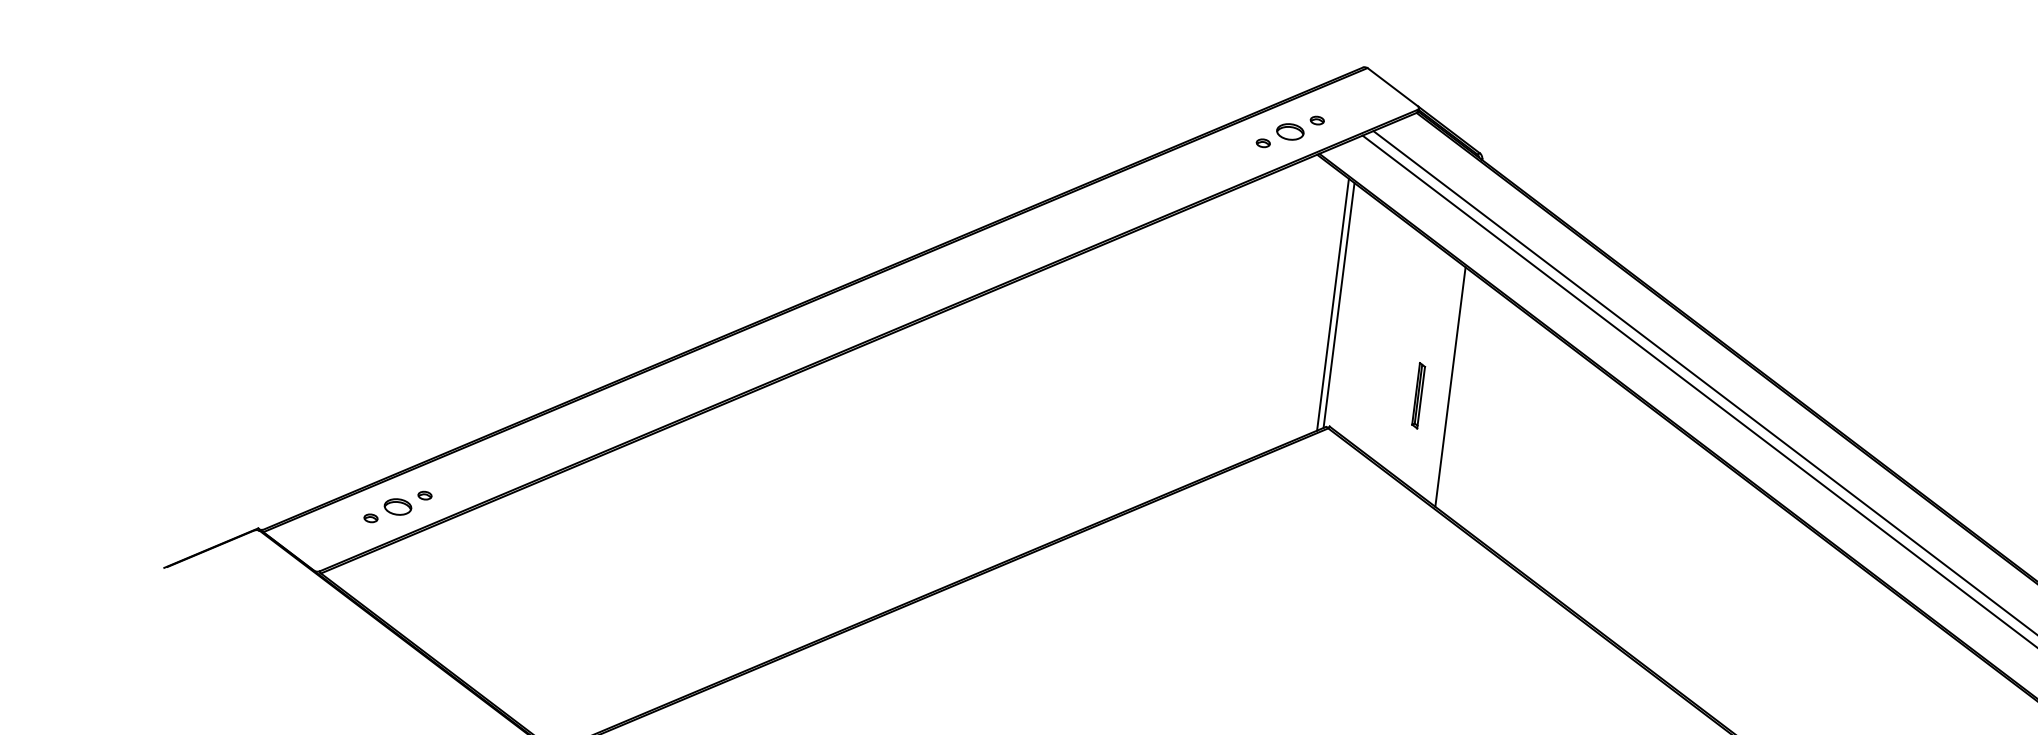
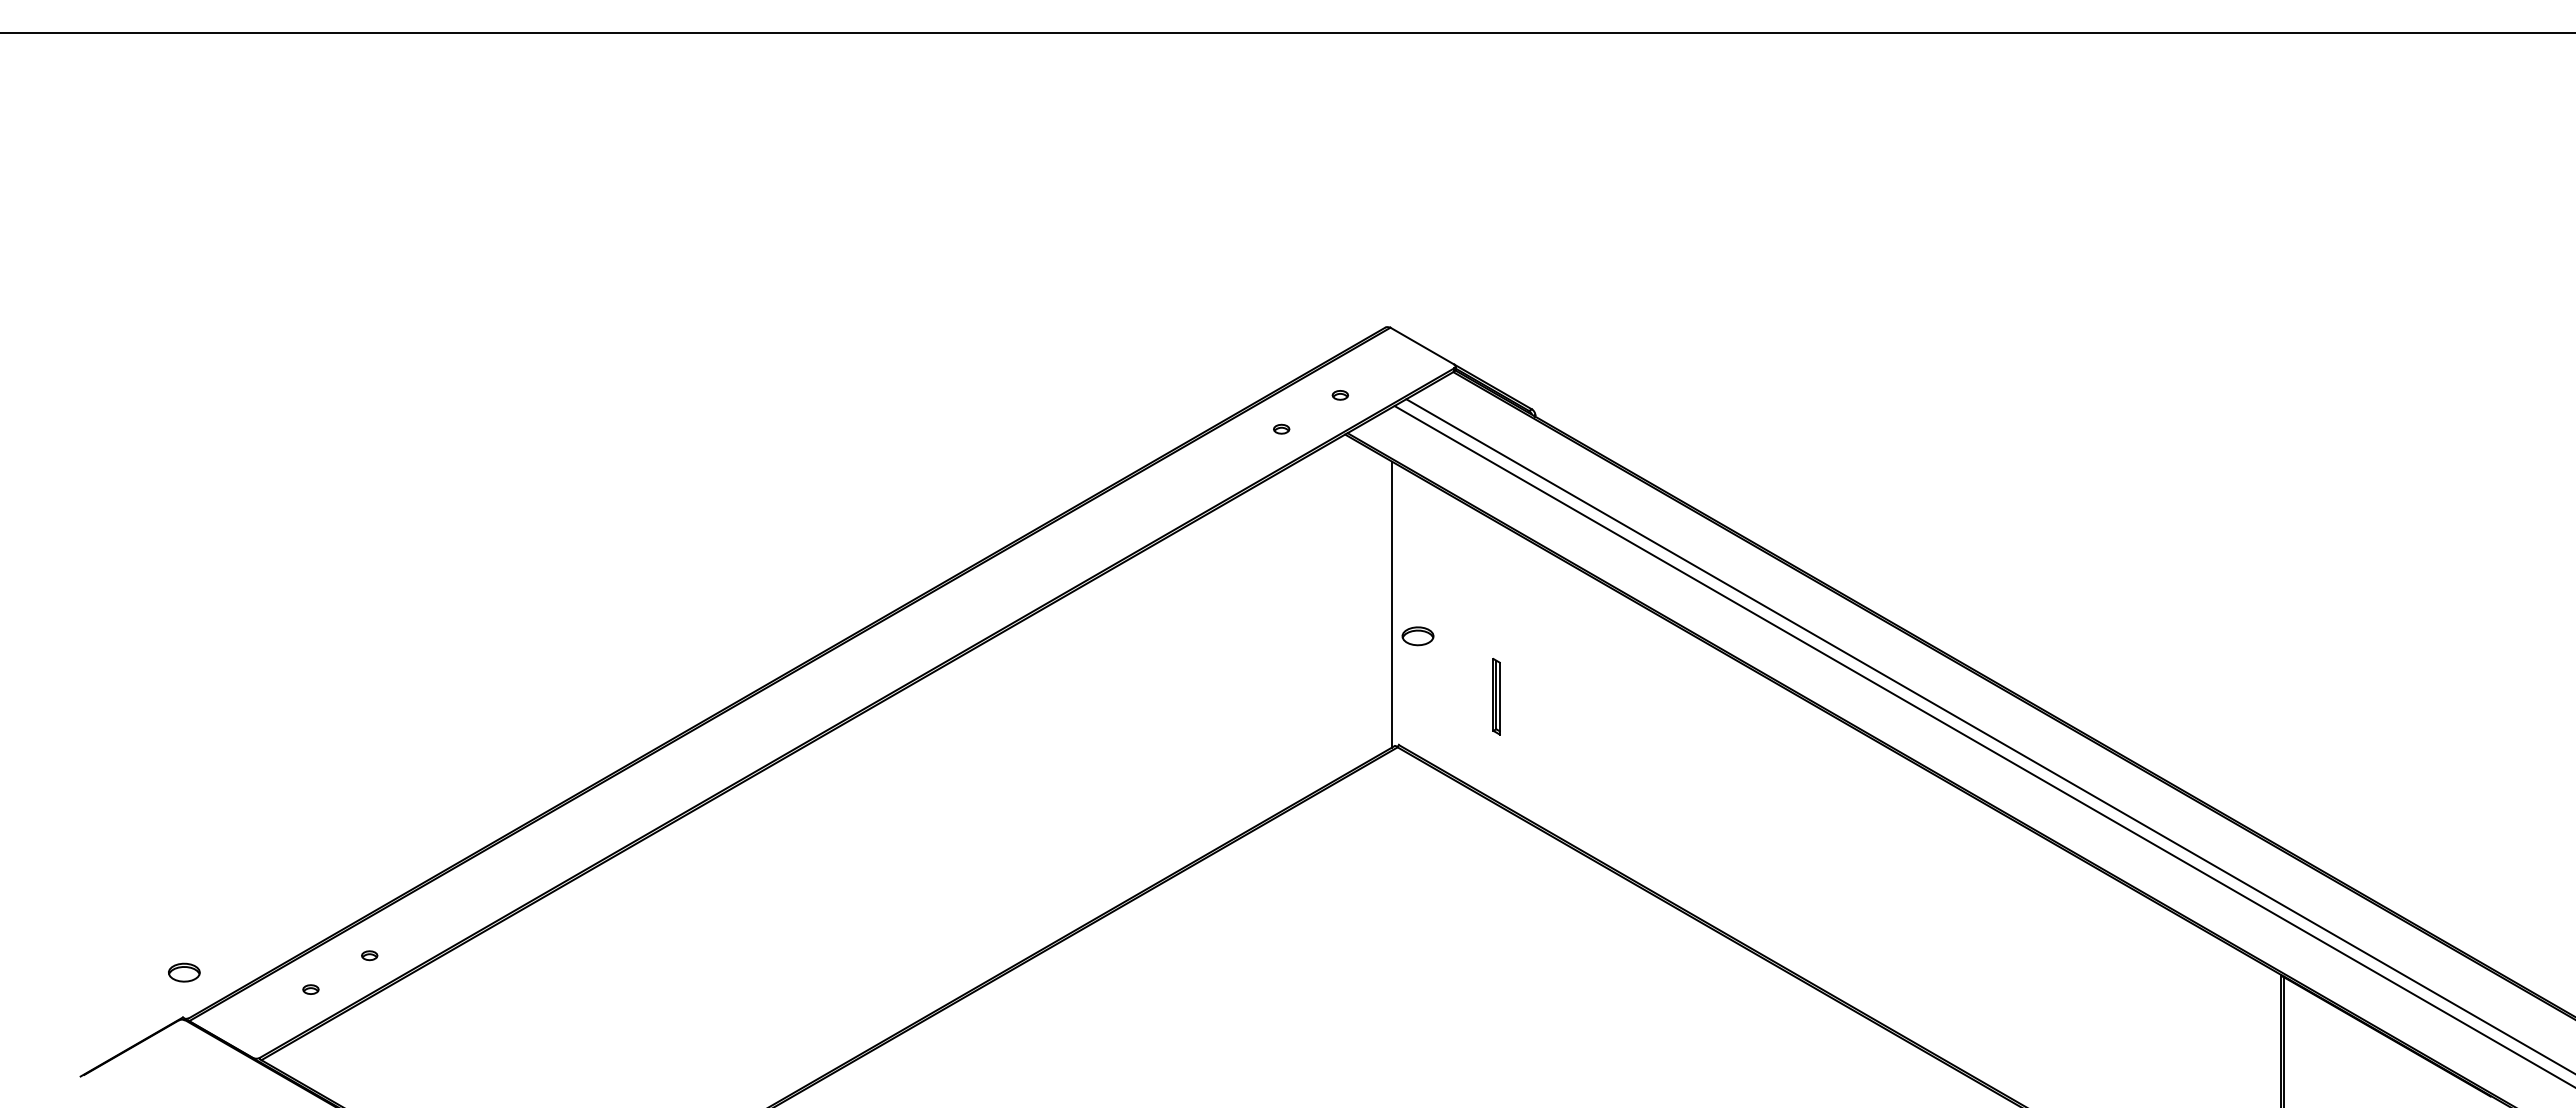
part: (1289, 132) -> (1417, 636), moved
line: (1333, 304) -> (1385, 604), removed
line: (1450, 386) -> (1531, 681), removed
part: (398, 506) -> (184, 972), moved

